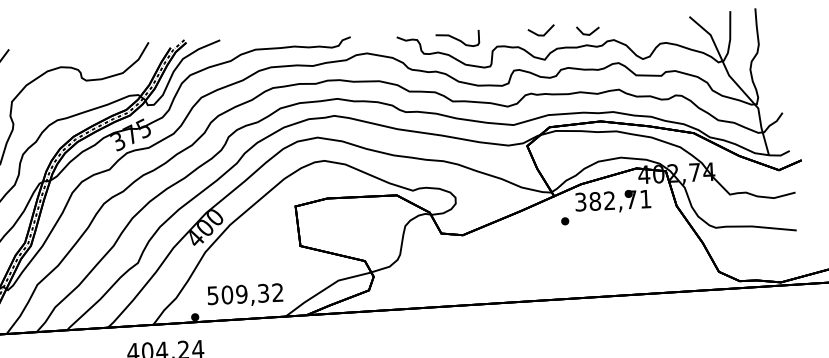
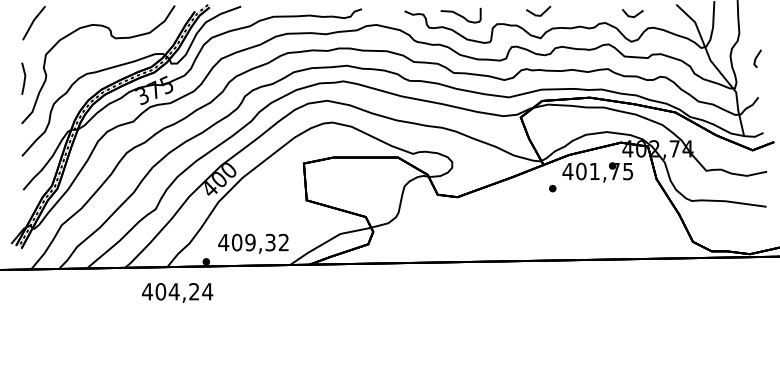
line: (586, 33) -> (631, 15), moved
line: (779, 69) -> (757, 57), added
text: (612, 200) -> (597, 171), 382,71 -> 401,75
text: (212, 295) -> (223, 242), 509,32 -> 409,32

